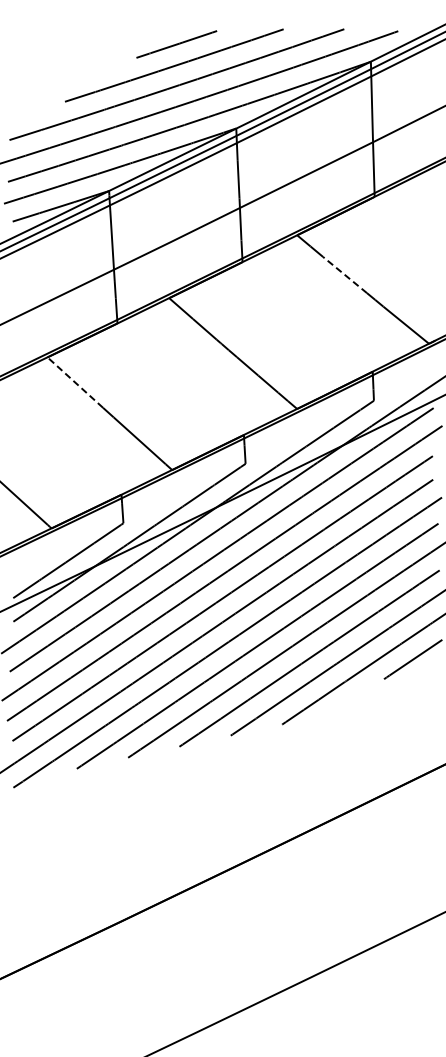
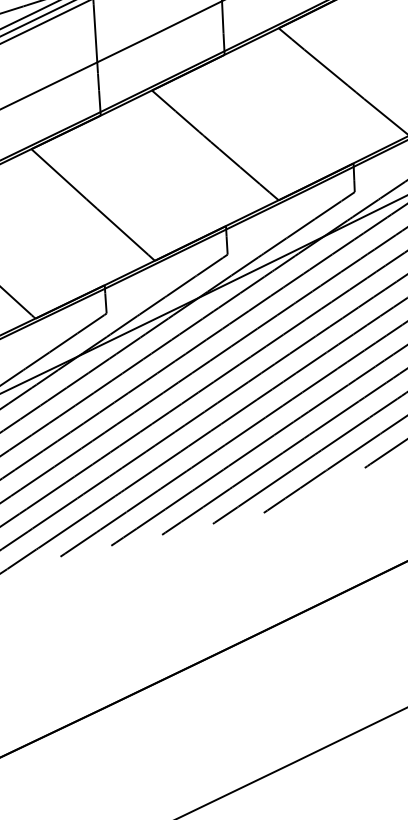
line: (344, 274) -> (325, 67), dashed -> solid
line: (74, 382) -> (58, 174), dashed -> solid

